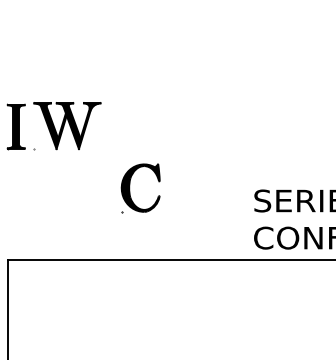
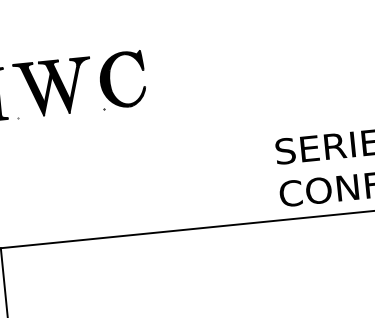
part: (130, 188) -> (110, 81), moved

